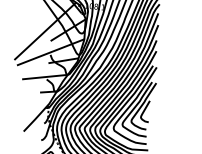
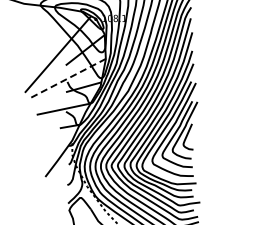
line: (49, 52) -> (66, 79), solid -> dashed

